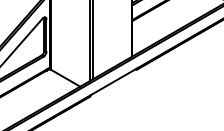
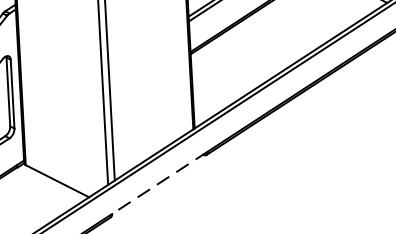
line: (113, 81) -> (158, 182), solid -> dashed

